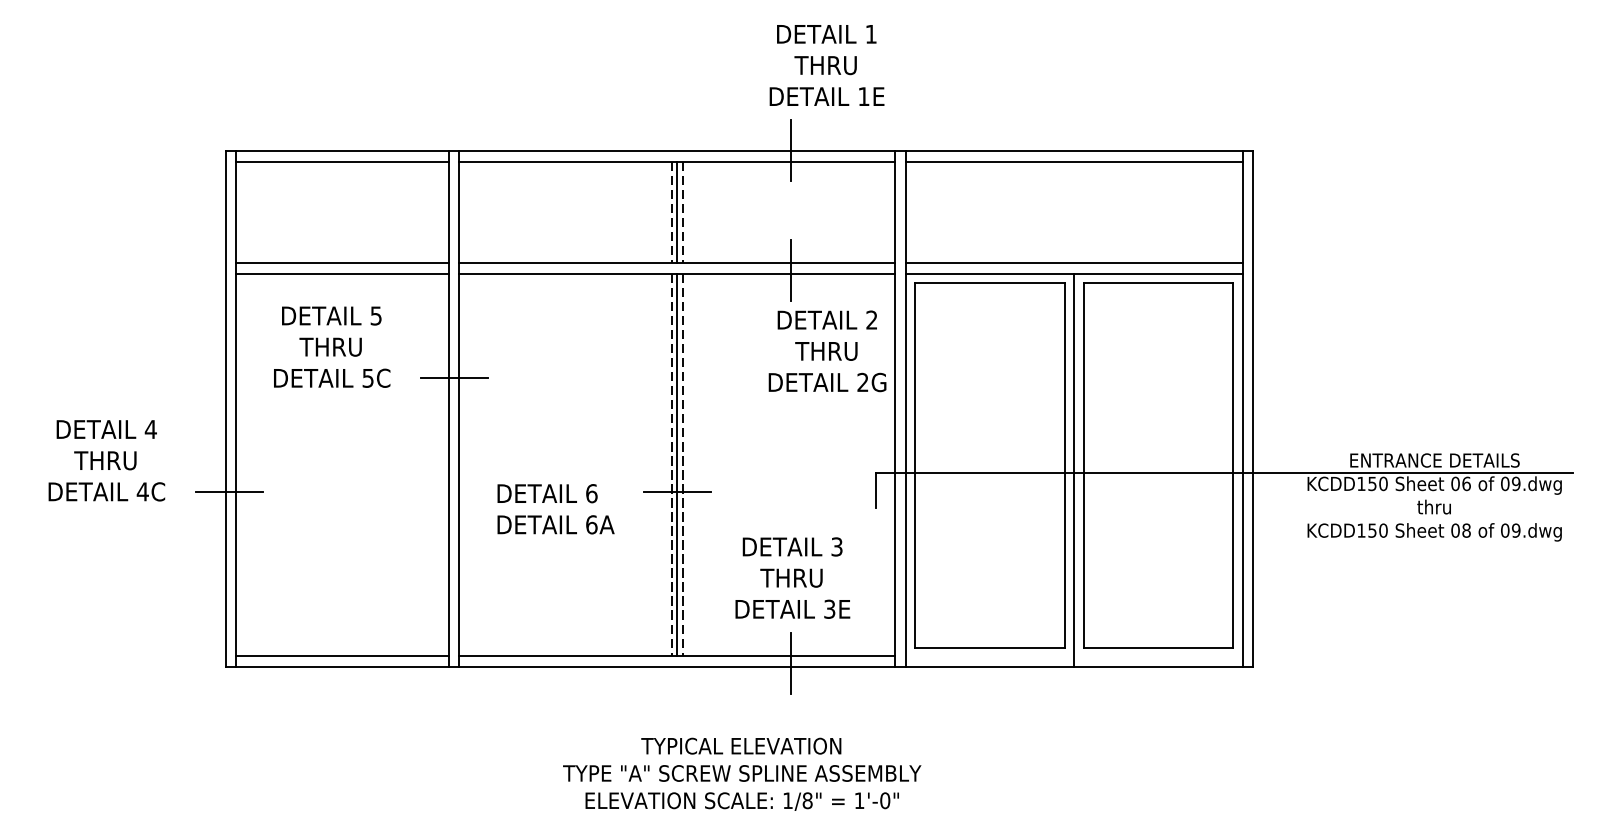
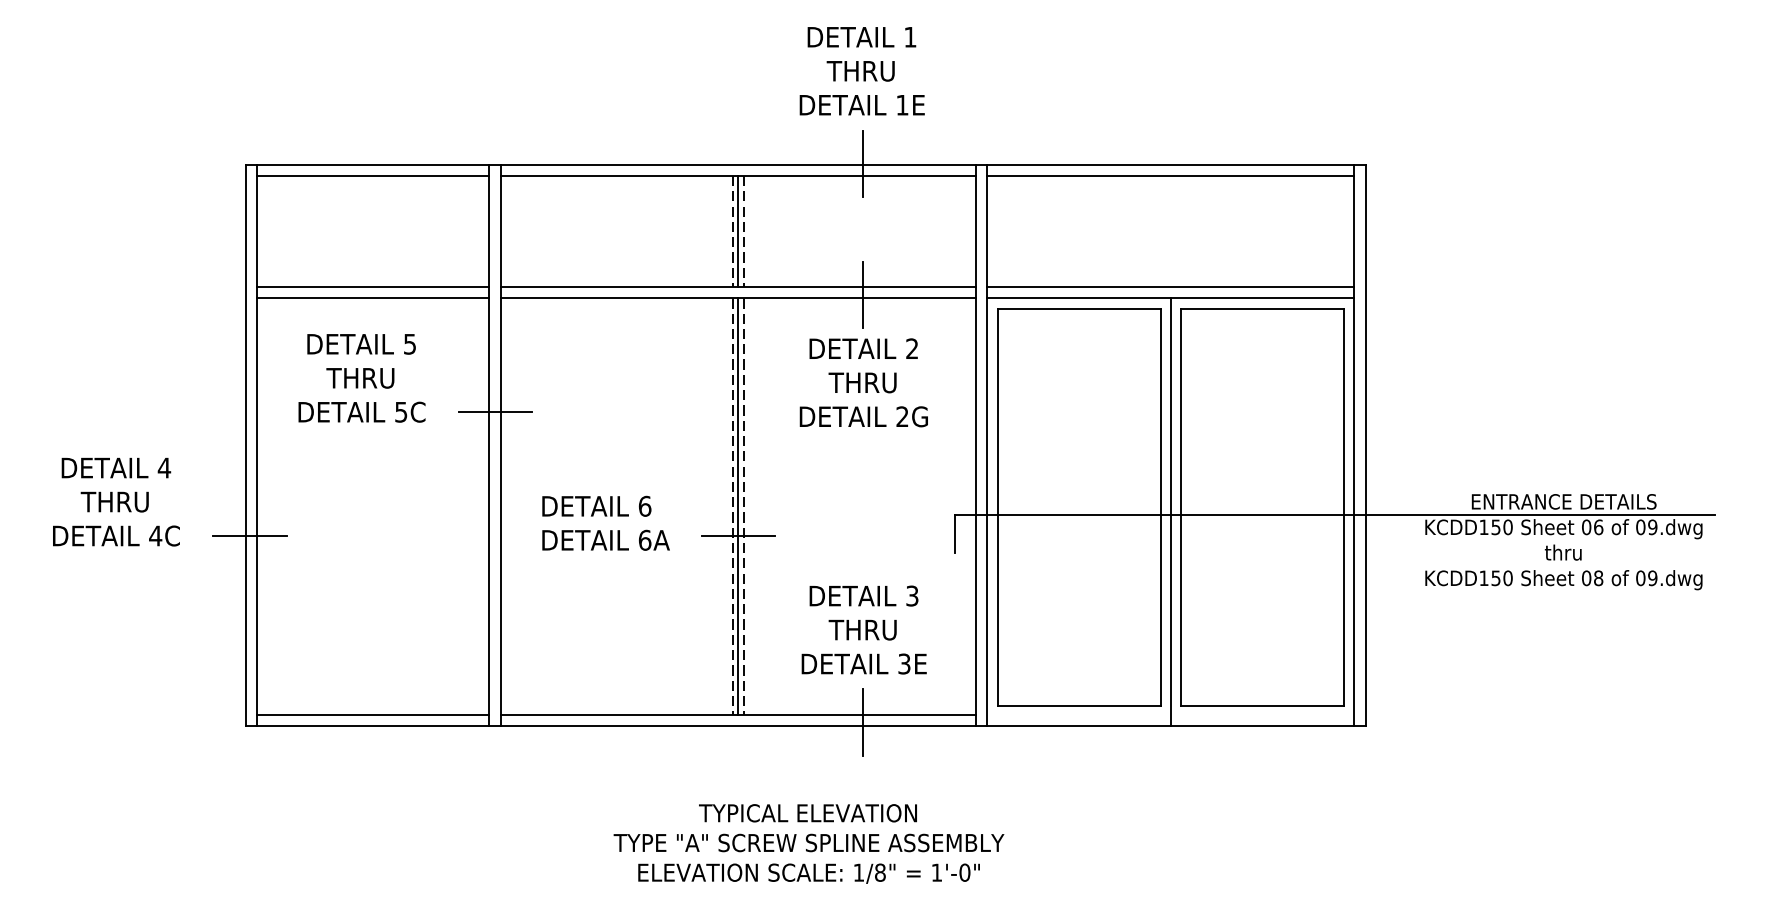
text: (826, 65) -> (861, 71), moved
text: (827, 351) -> (863, 383), moved
text: (555, 509) -> (605, 523), moved

